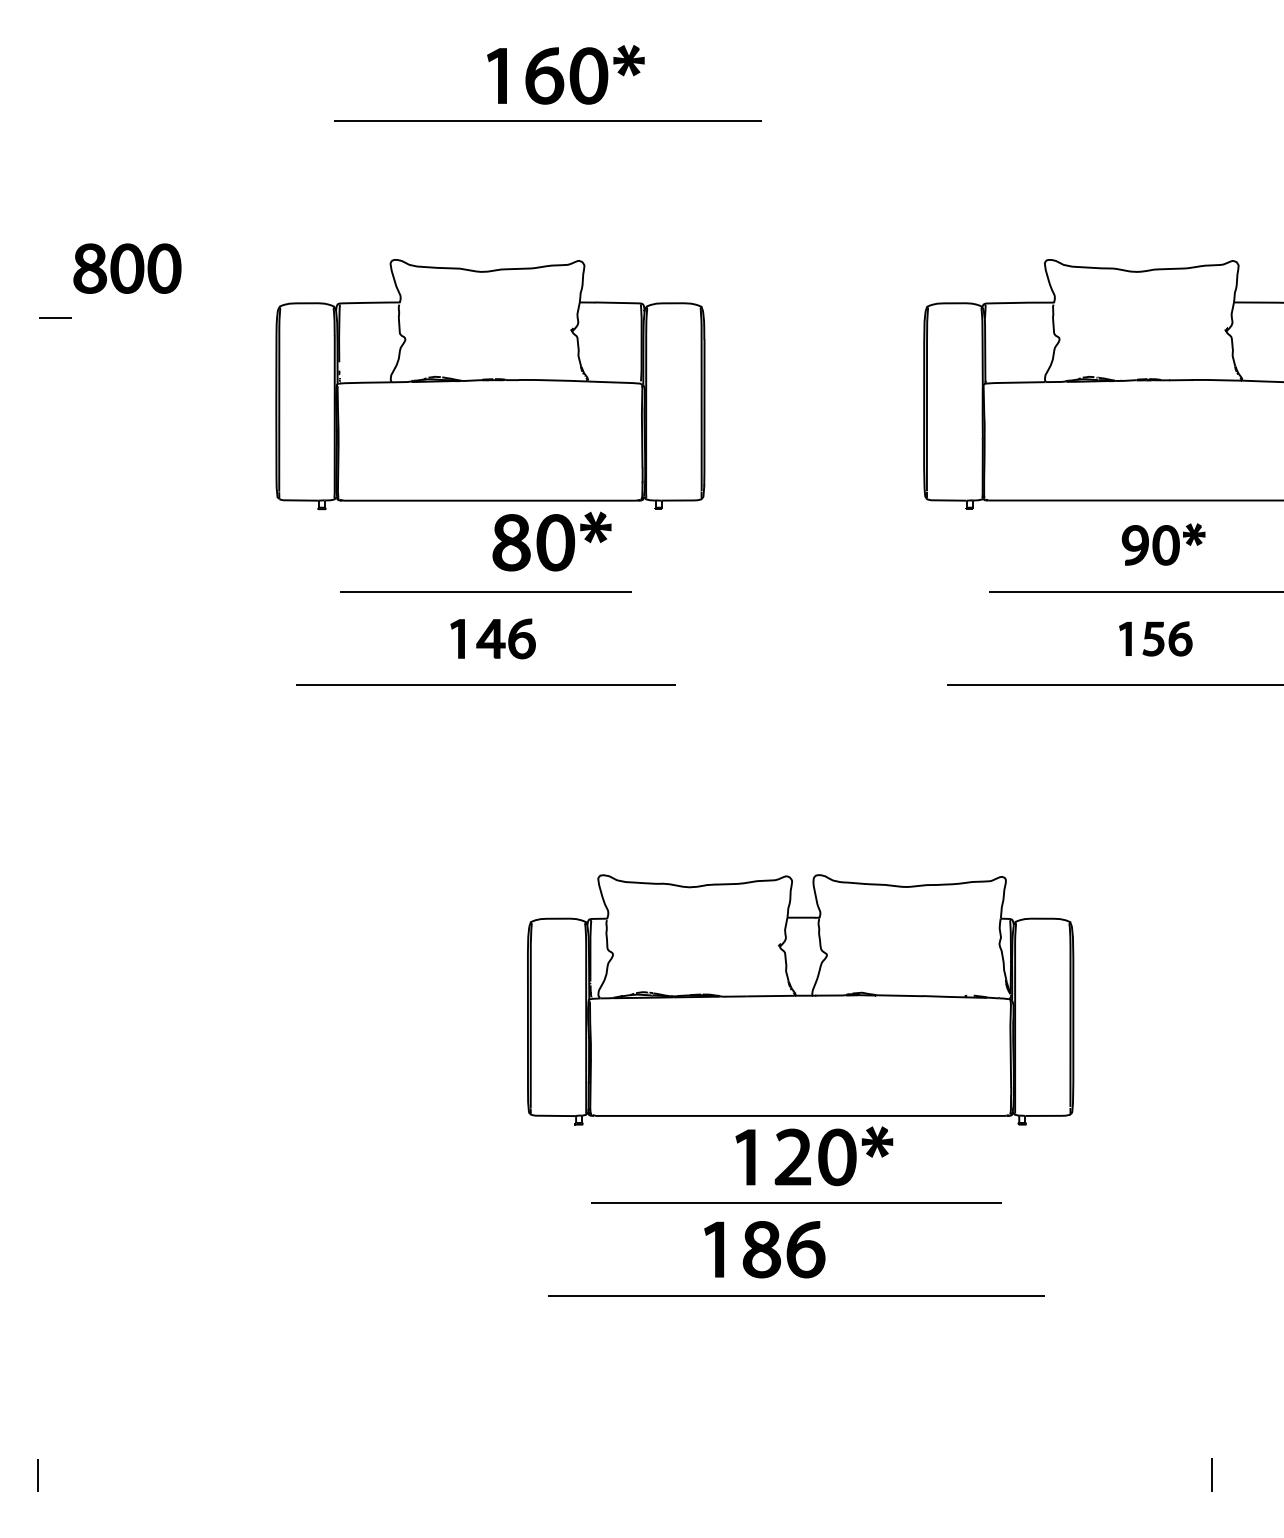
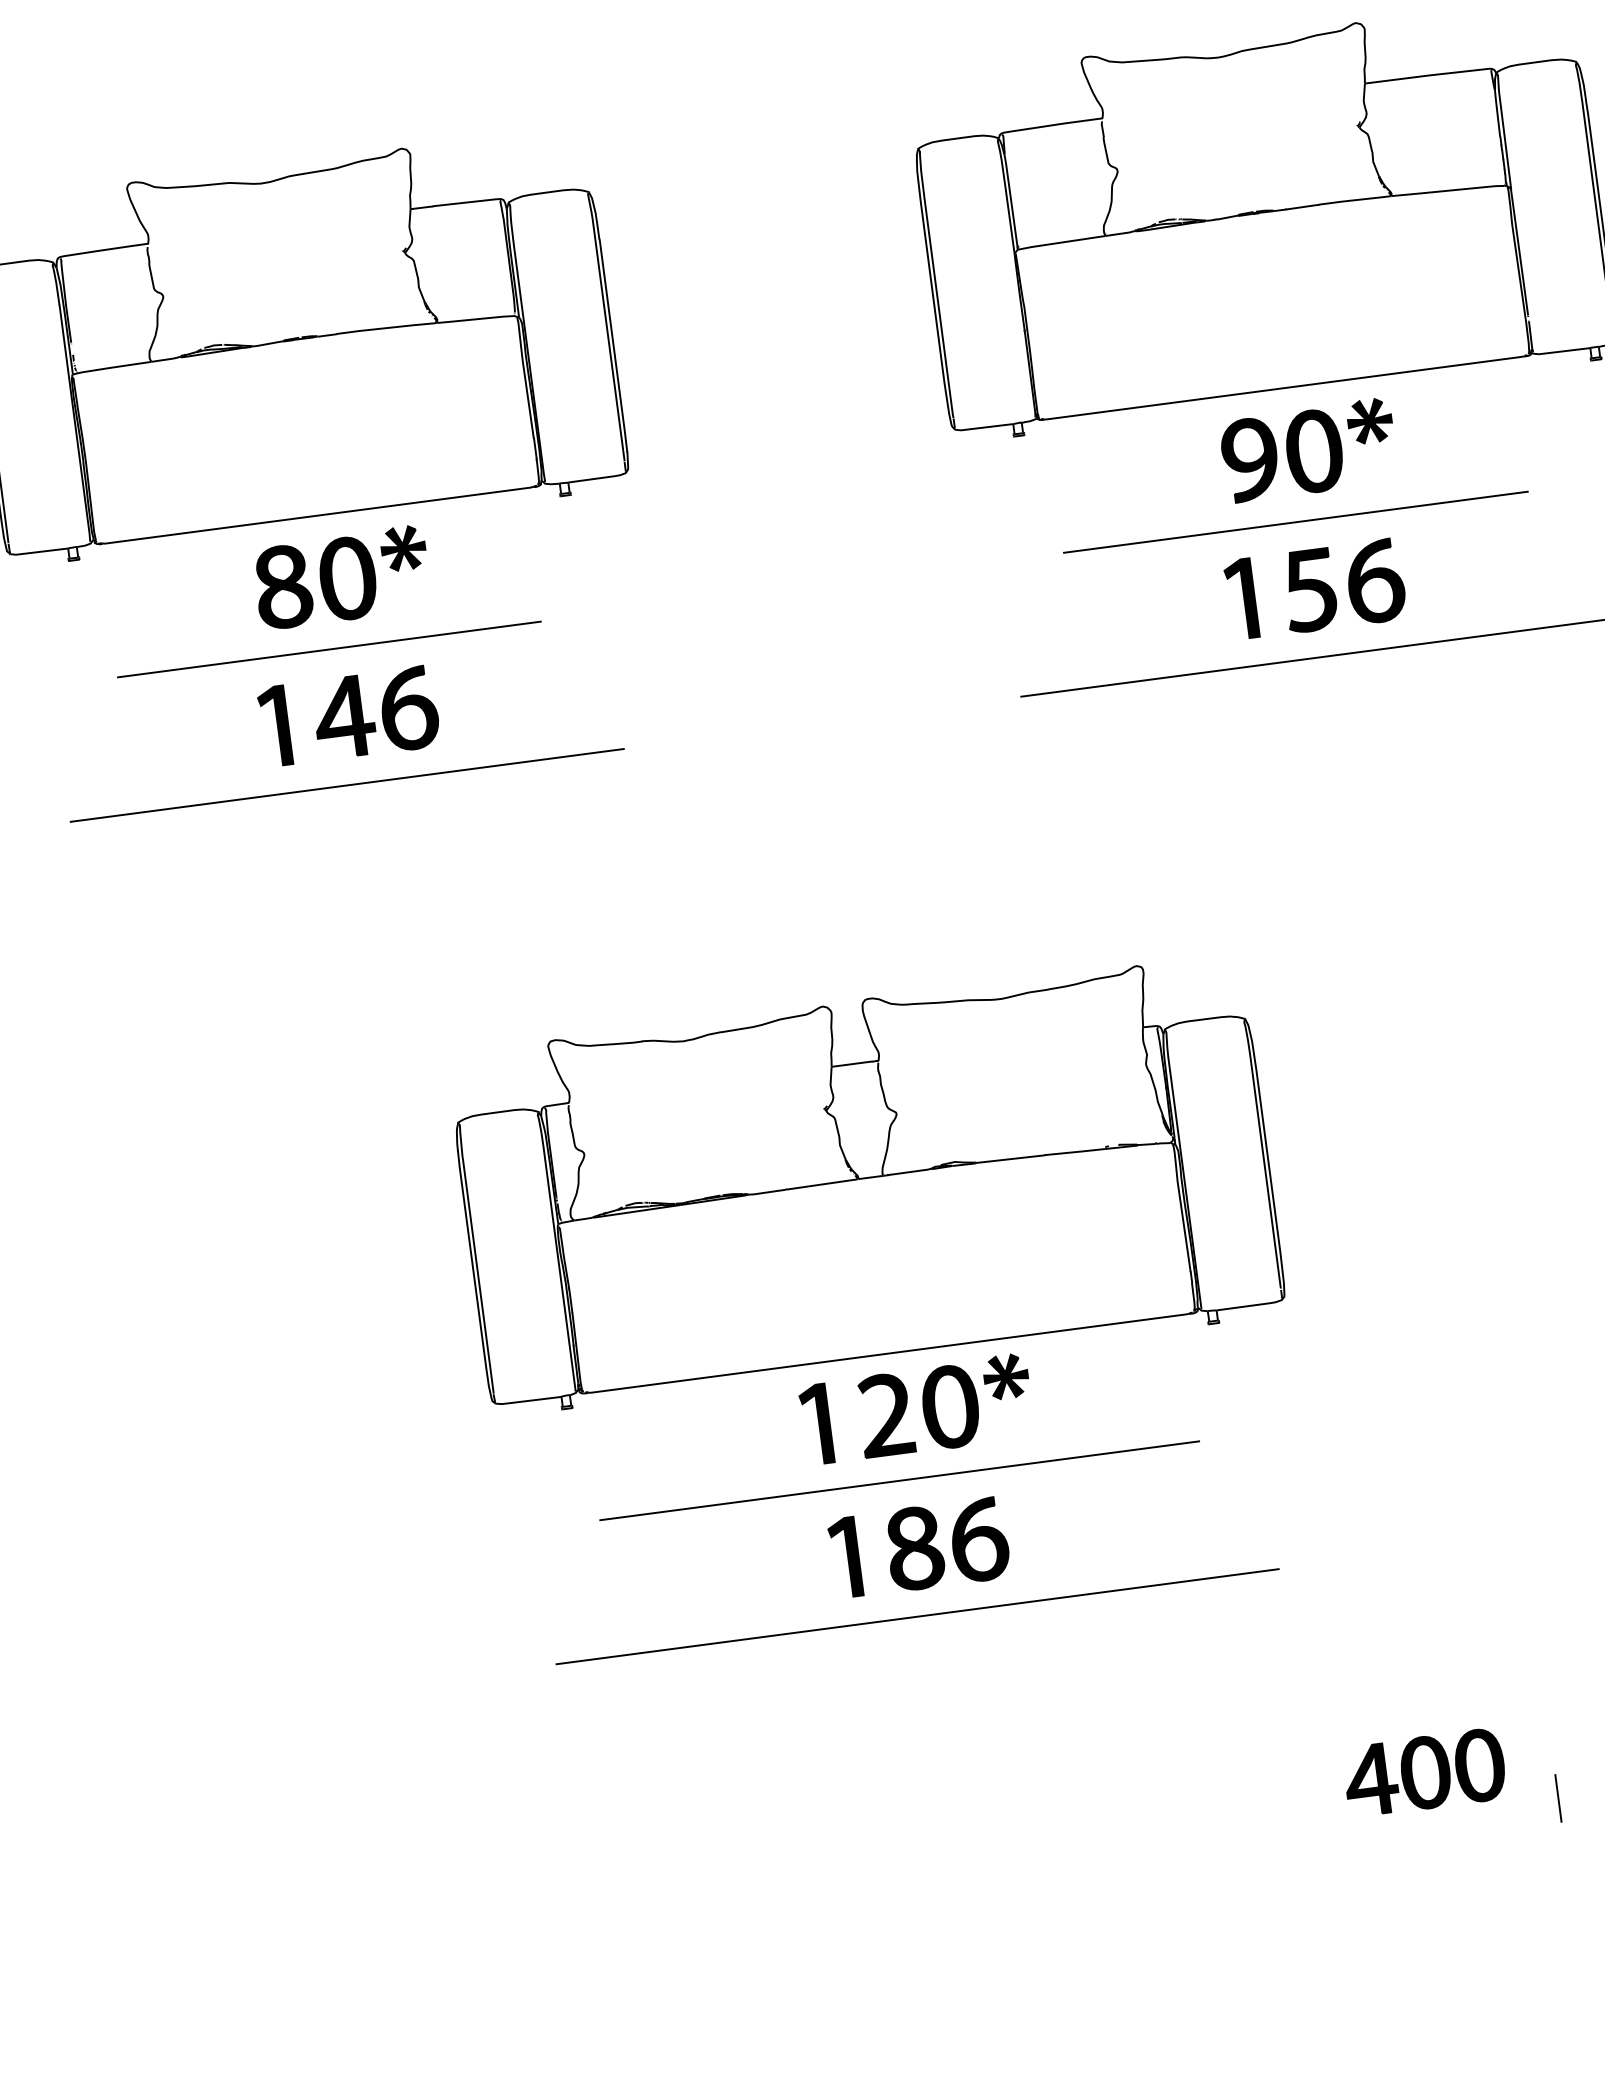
part: (551, 541) -> (341, 577), moved
part: (1163, 544) -> (1308, 450), size x1.43
part: (492, 638) -> (347, 716), size x1.43
part: (1155, 638) -> (1314, 588), size x1.67
part: (764, 1249) -> (918, 1547), moved
part: (1124, 1445) -> (1424, 1772), added

